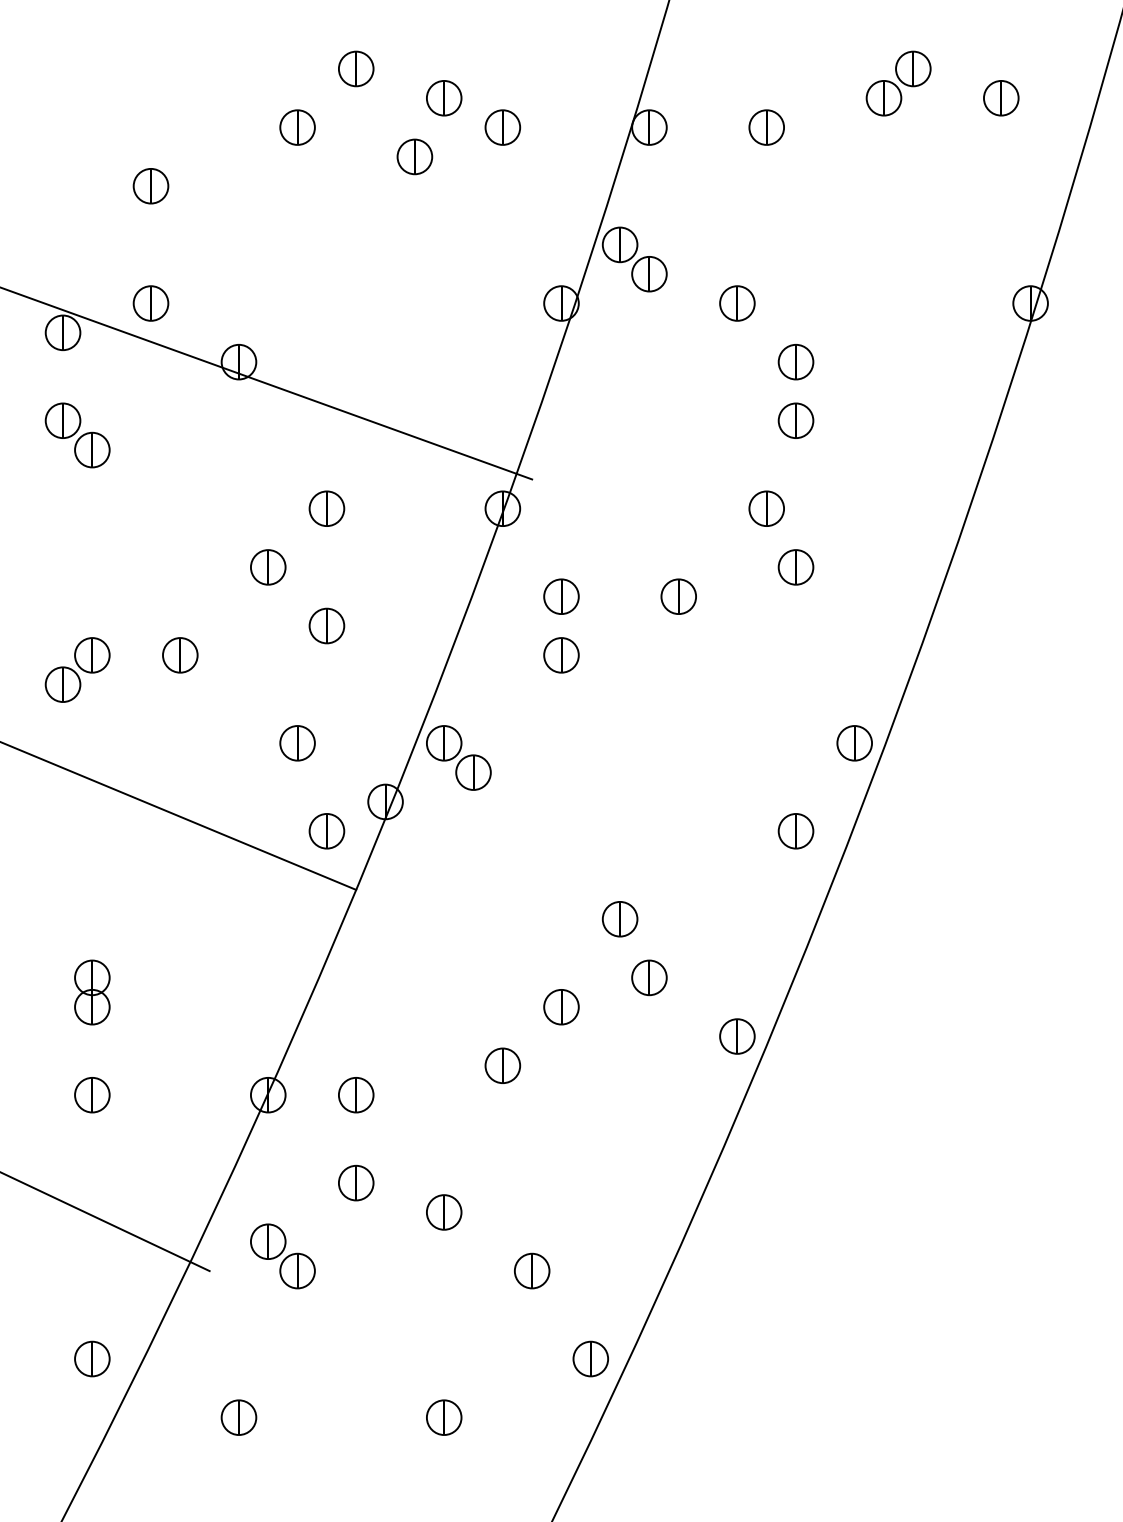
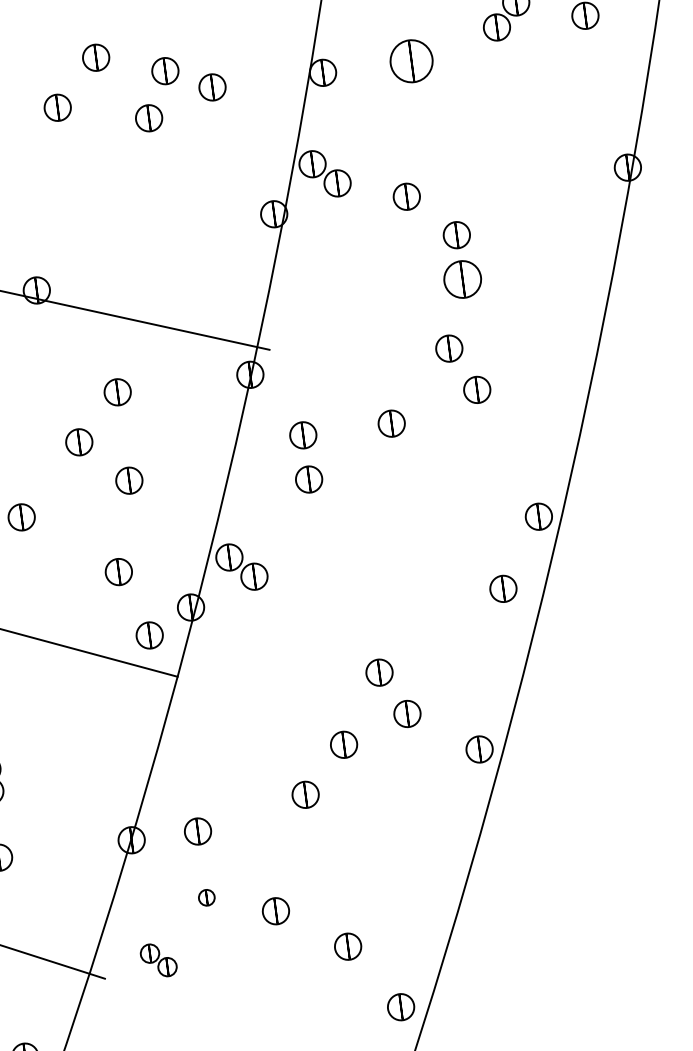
part: (766, 127) -> (411, 61), size x1.6
part: (795, 420) -> (462, 279), size x1.4
part: (356, 1182) -> (206, 897), size x0.6
part: (282, 1256) -> (158, 960), size x0.7

